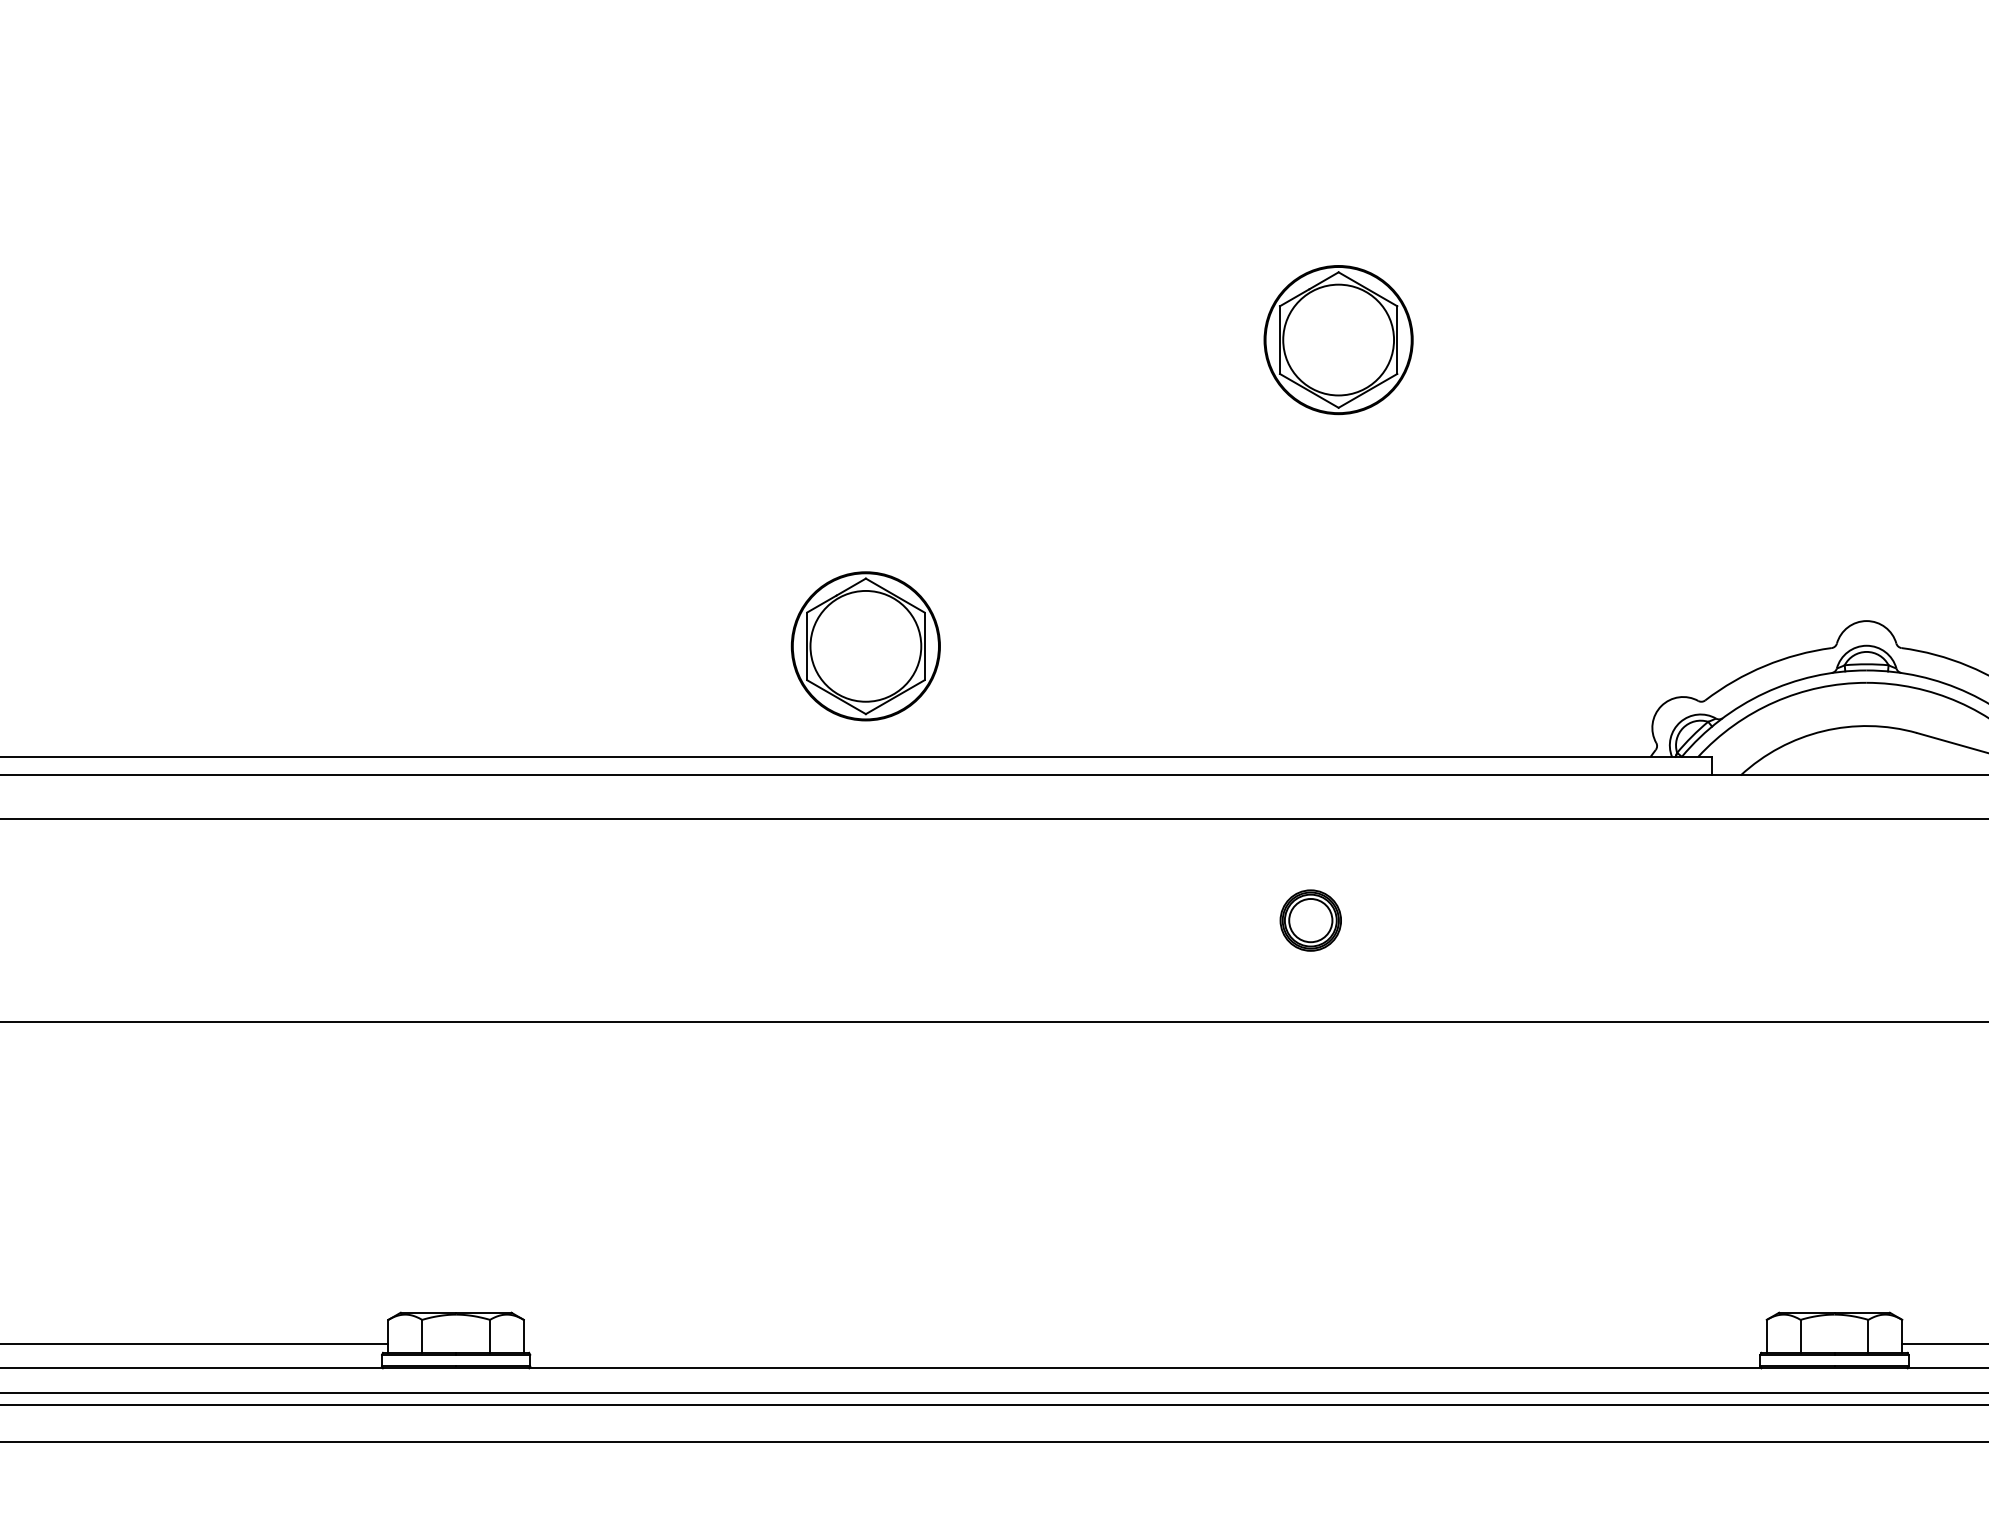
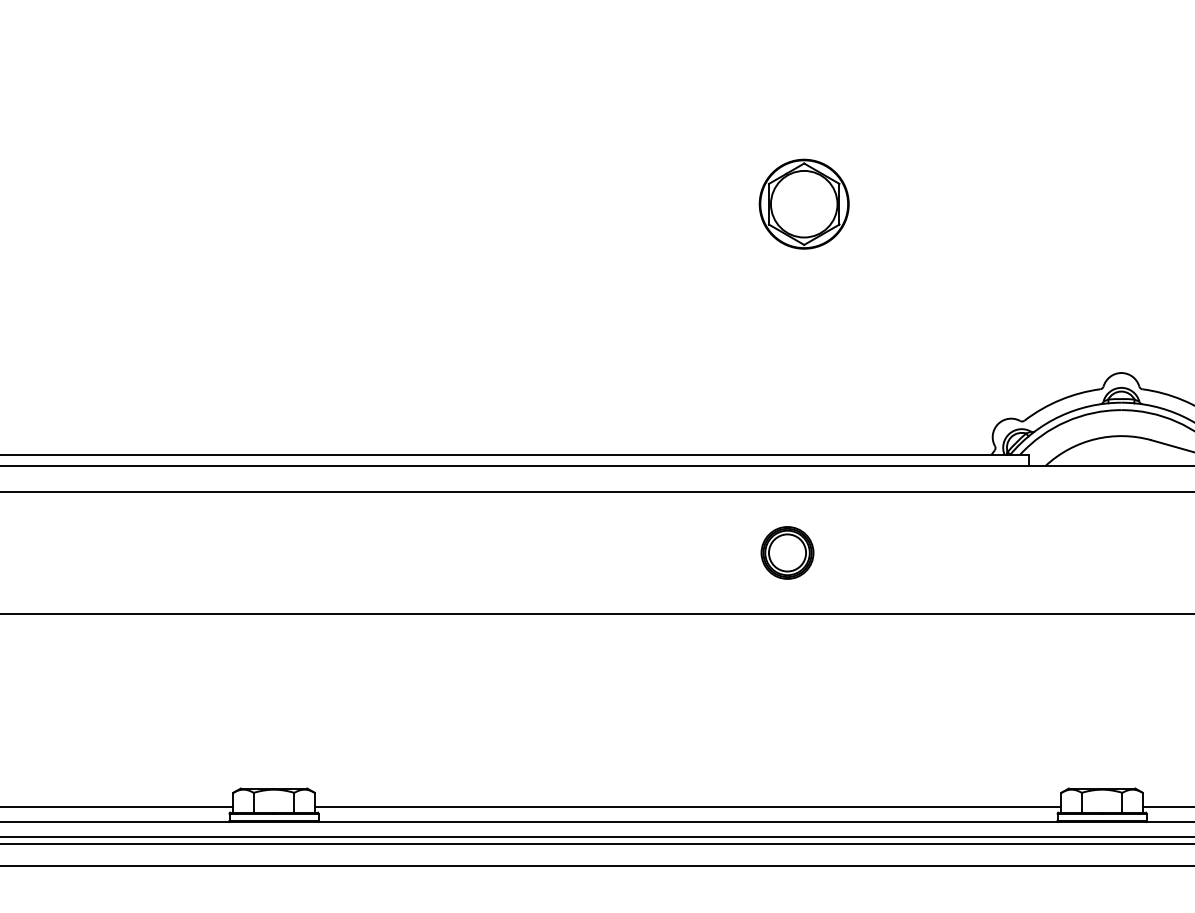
part: (864, 645) -> (519, 387), removed
part: (1310, 919) -> (787, 552), size x1.43
line: (1144, 1344) -> (687, 807), added

